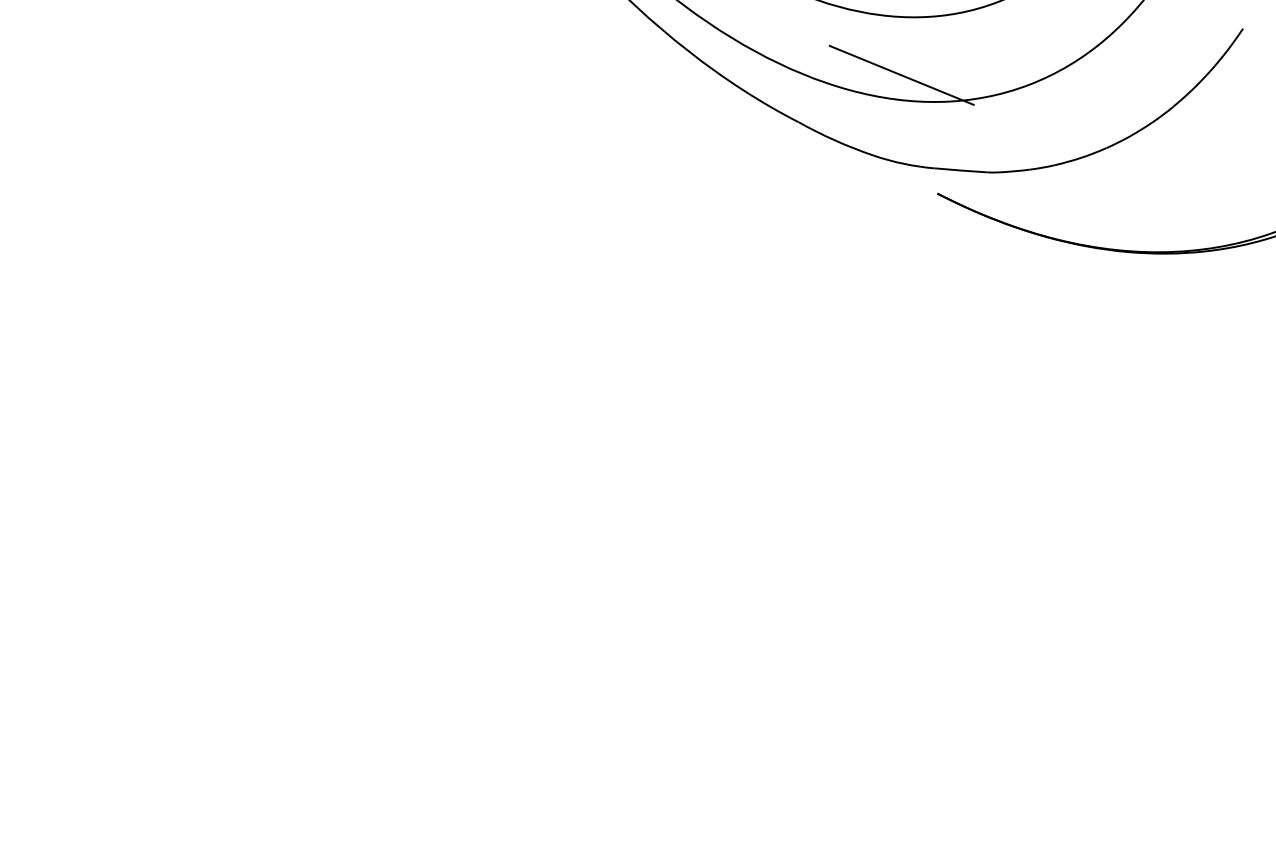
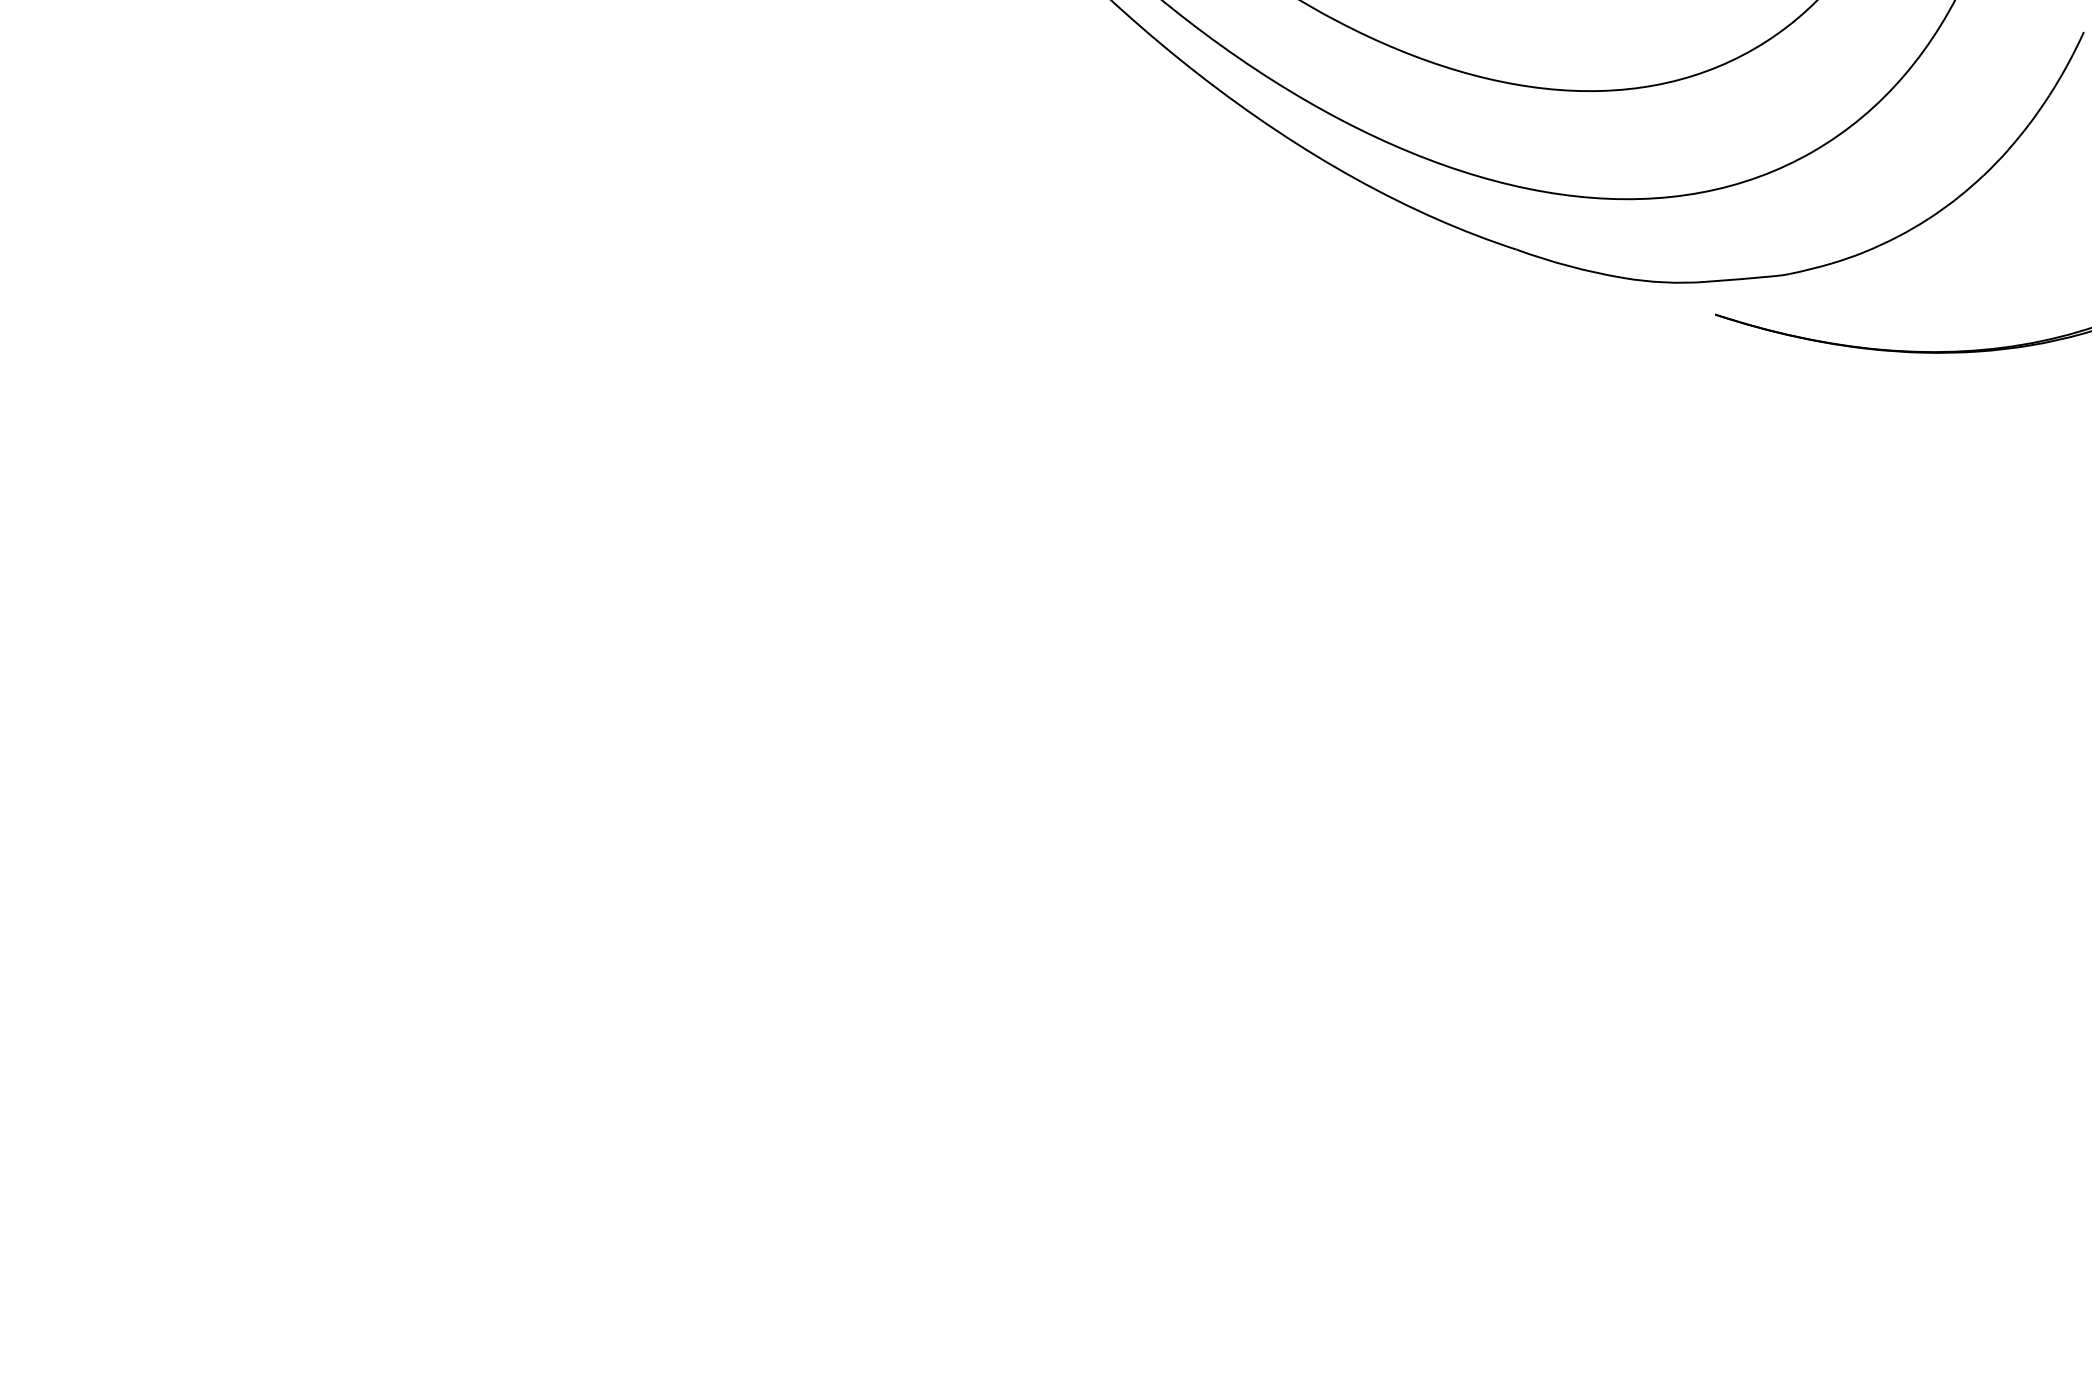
line: (901, 74) -> (1642, 165), removed

